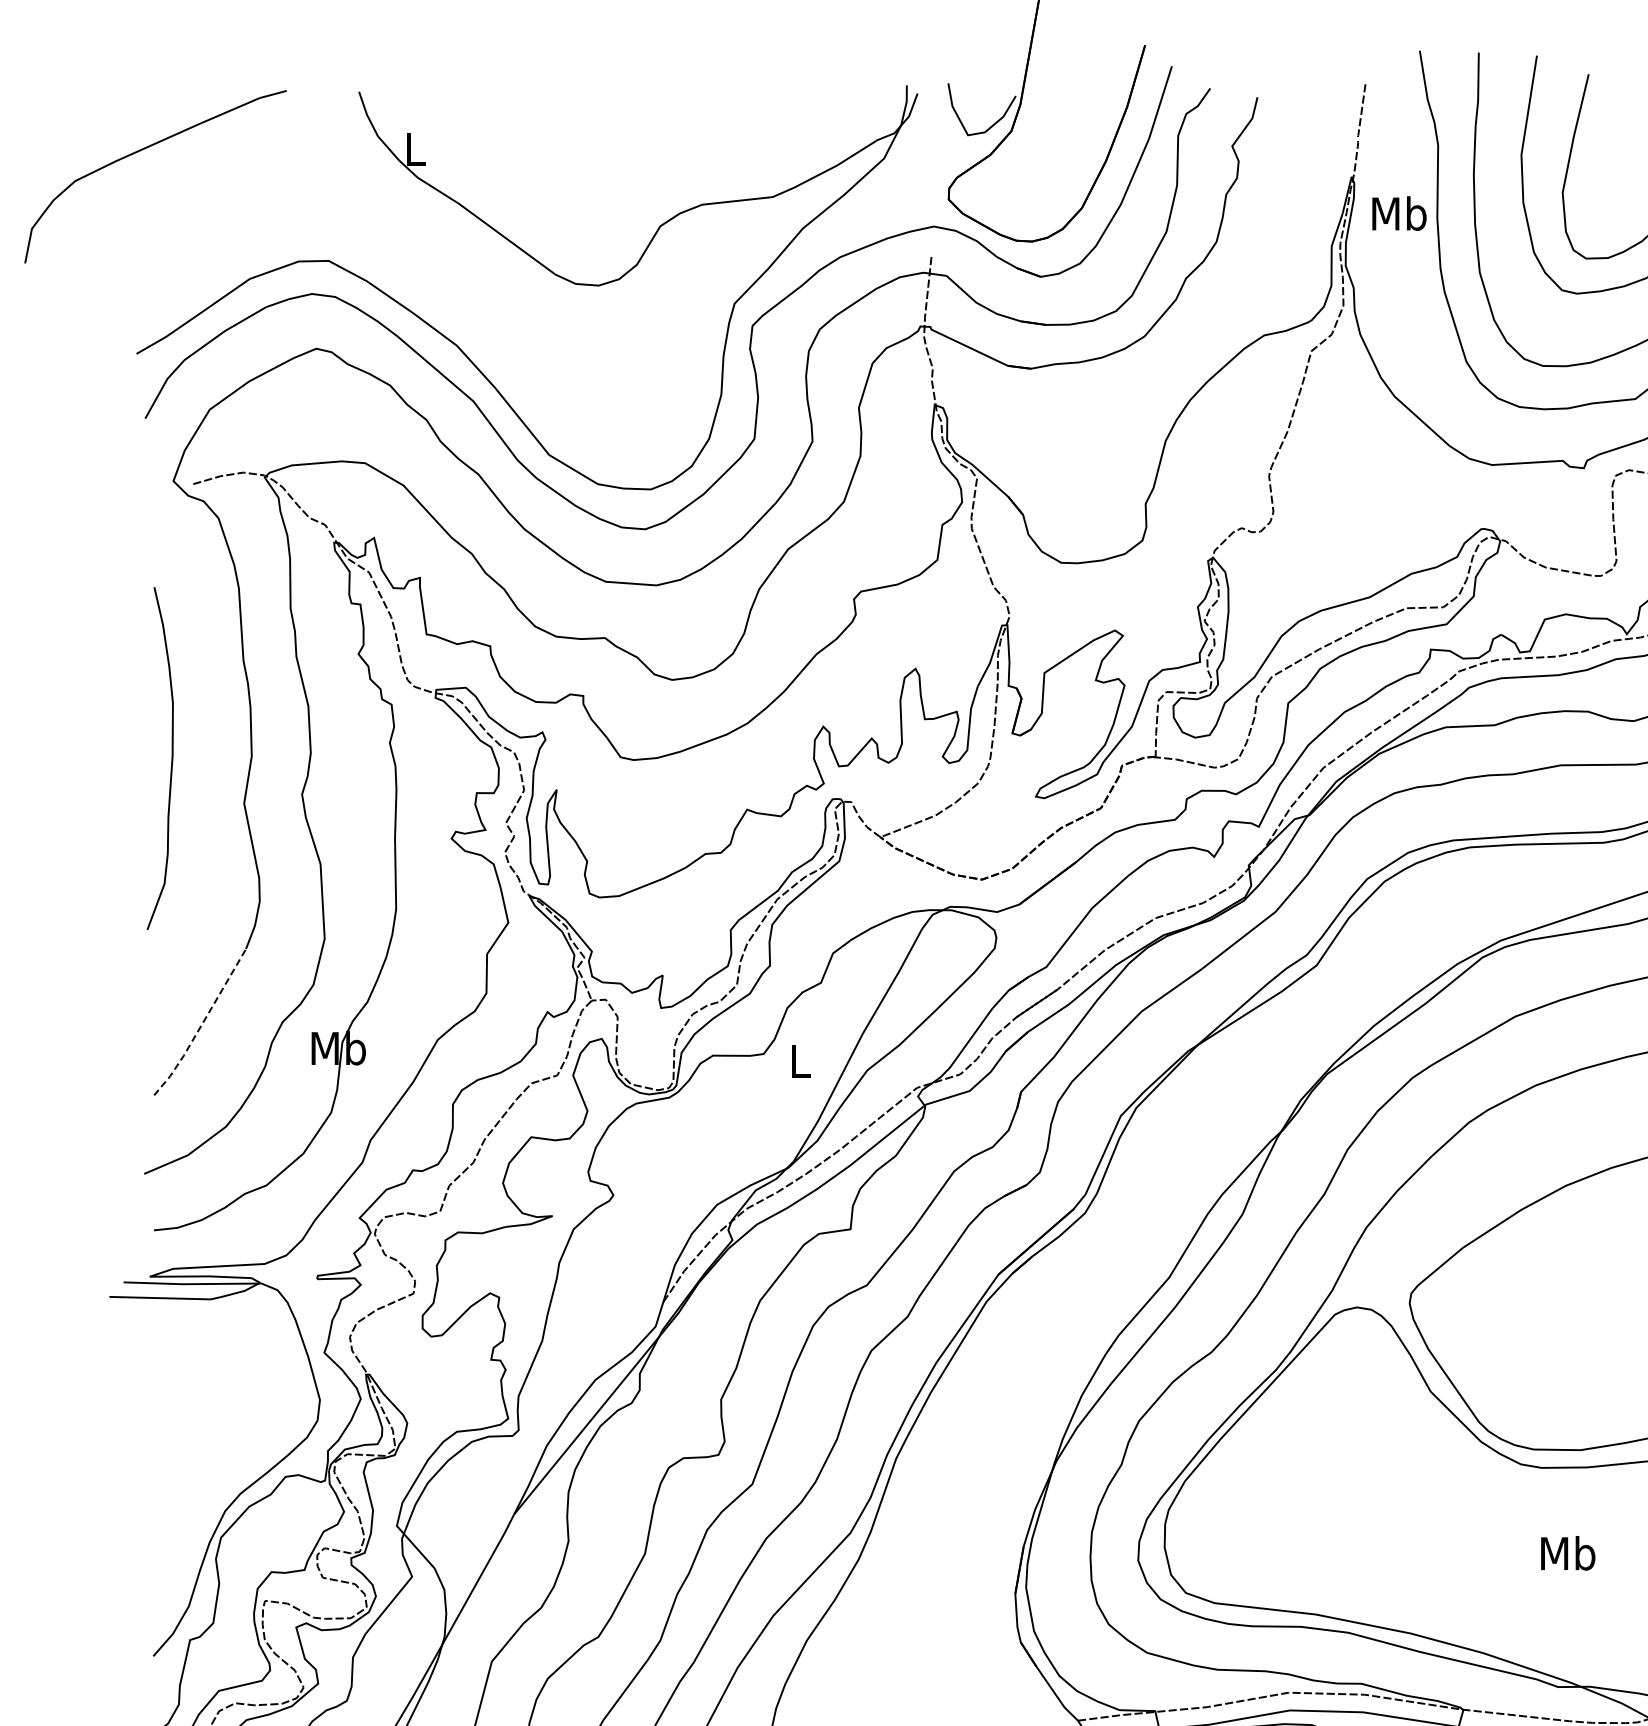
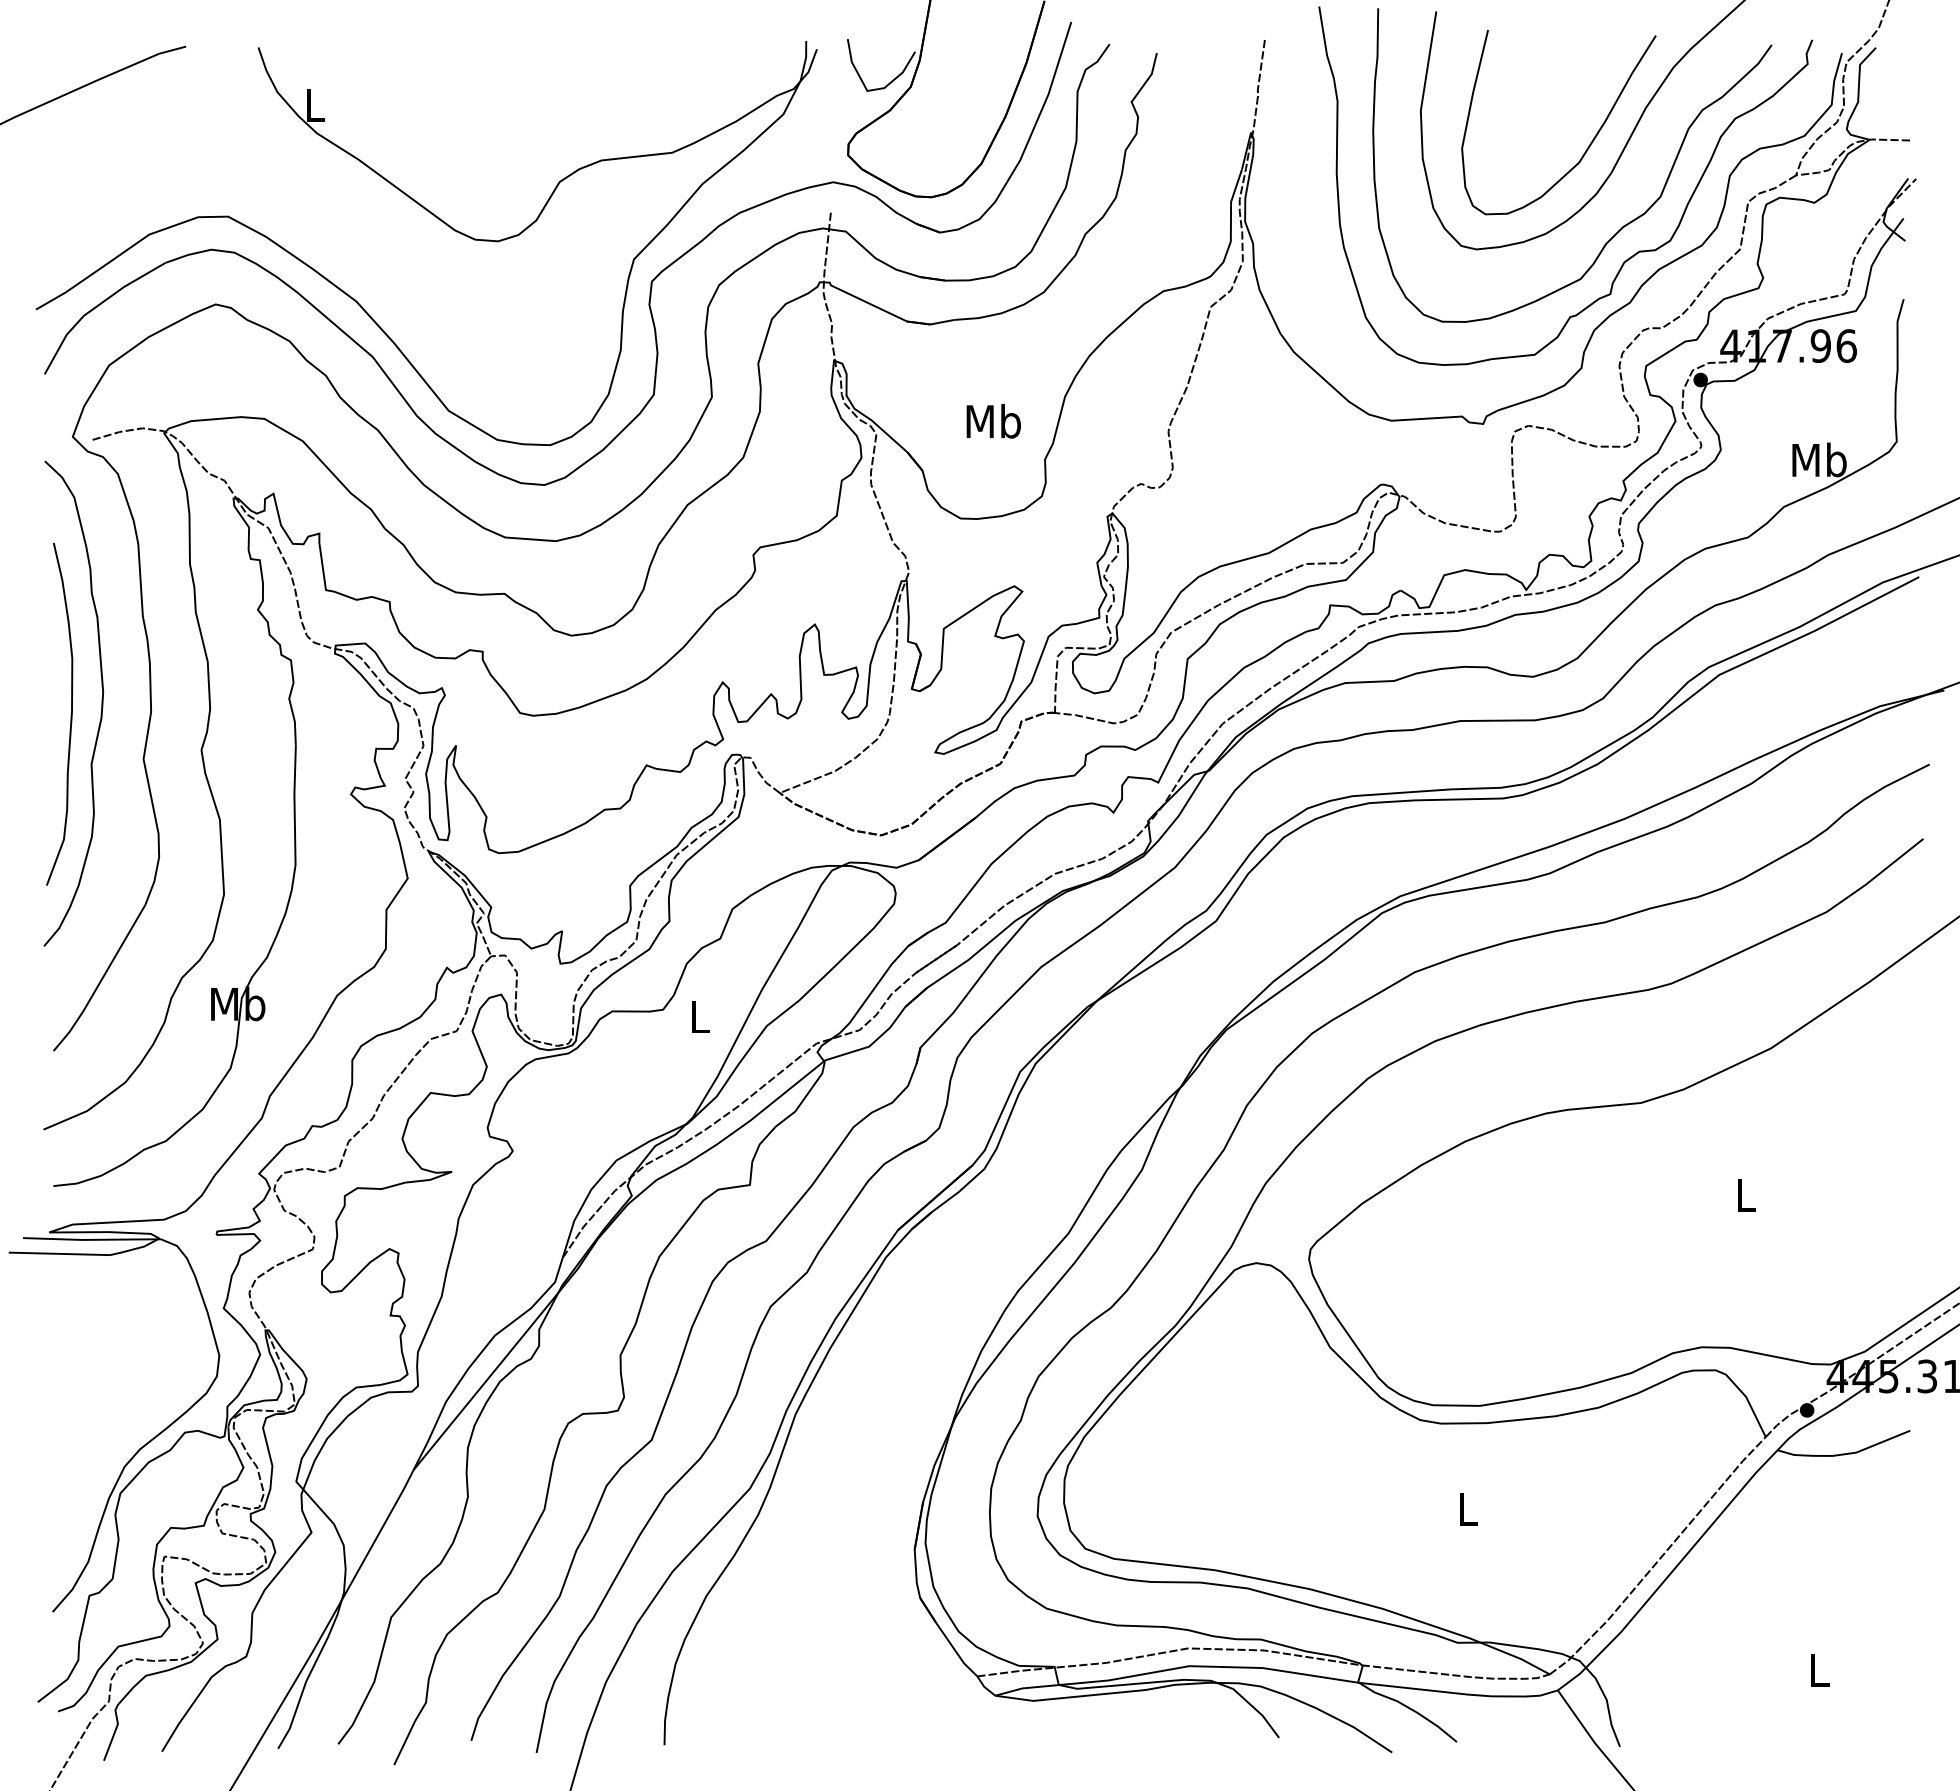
text: (1399, 213) -> (993, 421), moved
curve: (202, 747) -> (101, 703), added
line: (202, 1024) -> (101, 980), dashed -> solid
text: (1568, 1552) -> (1467, 1508), Mb -> L

